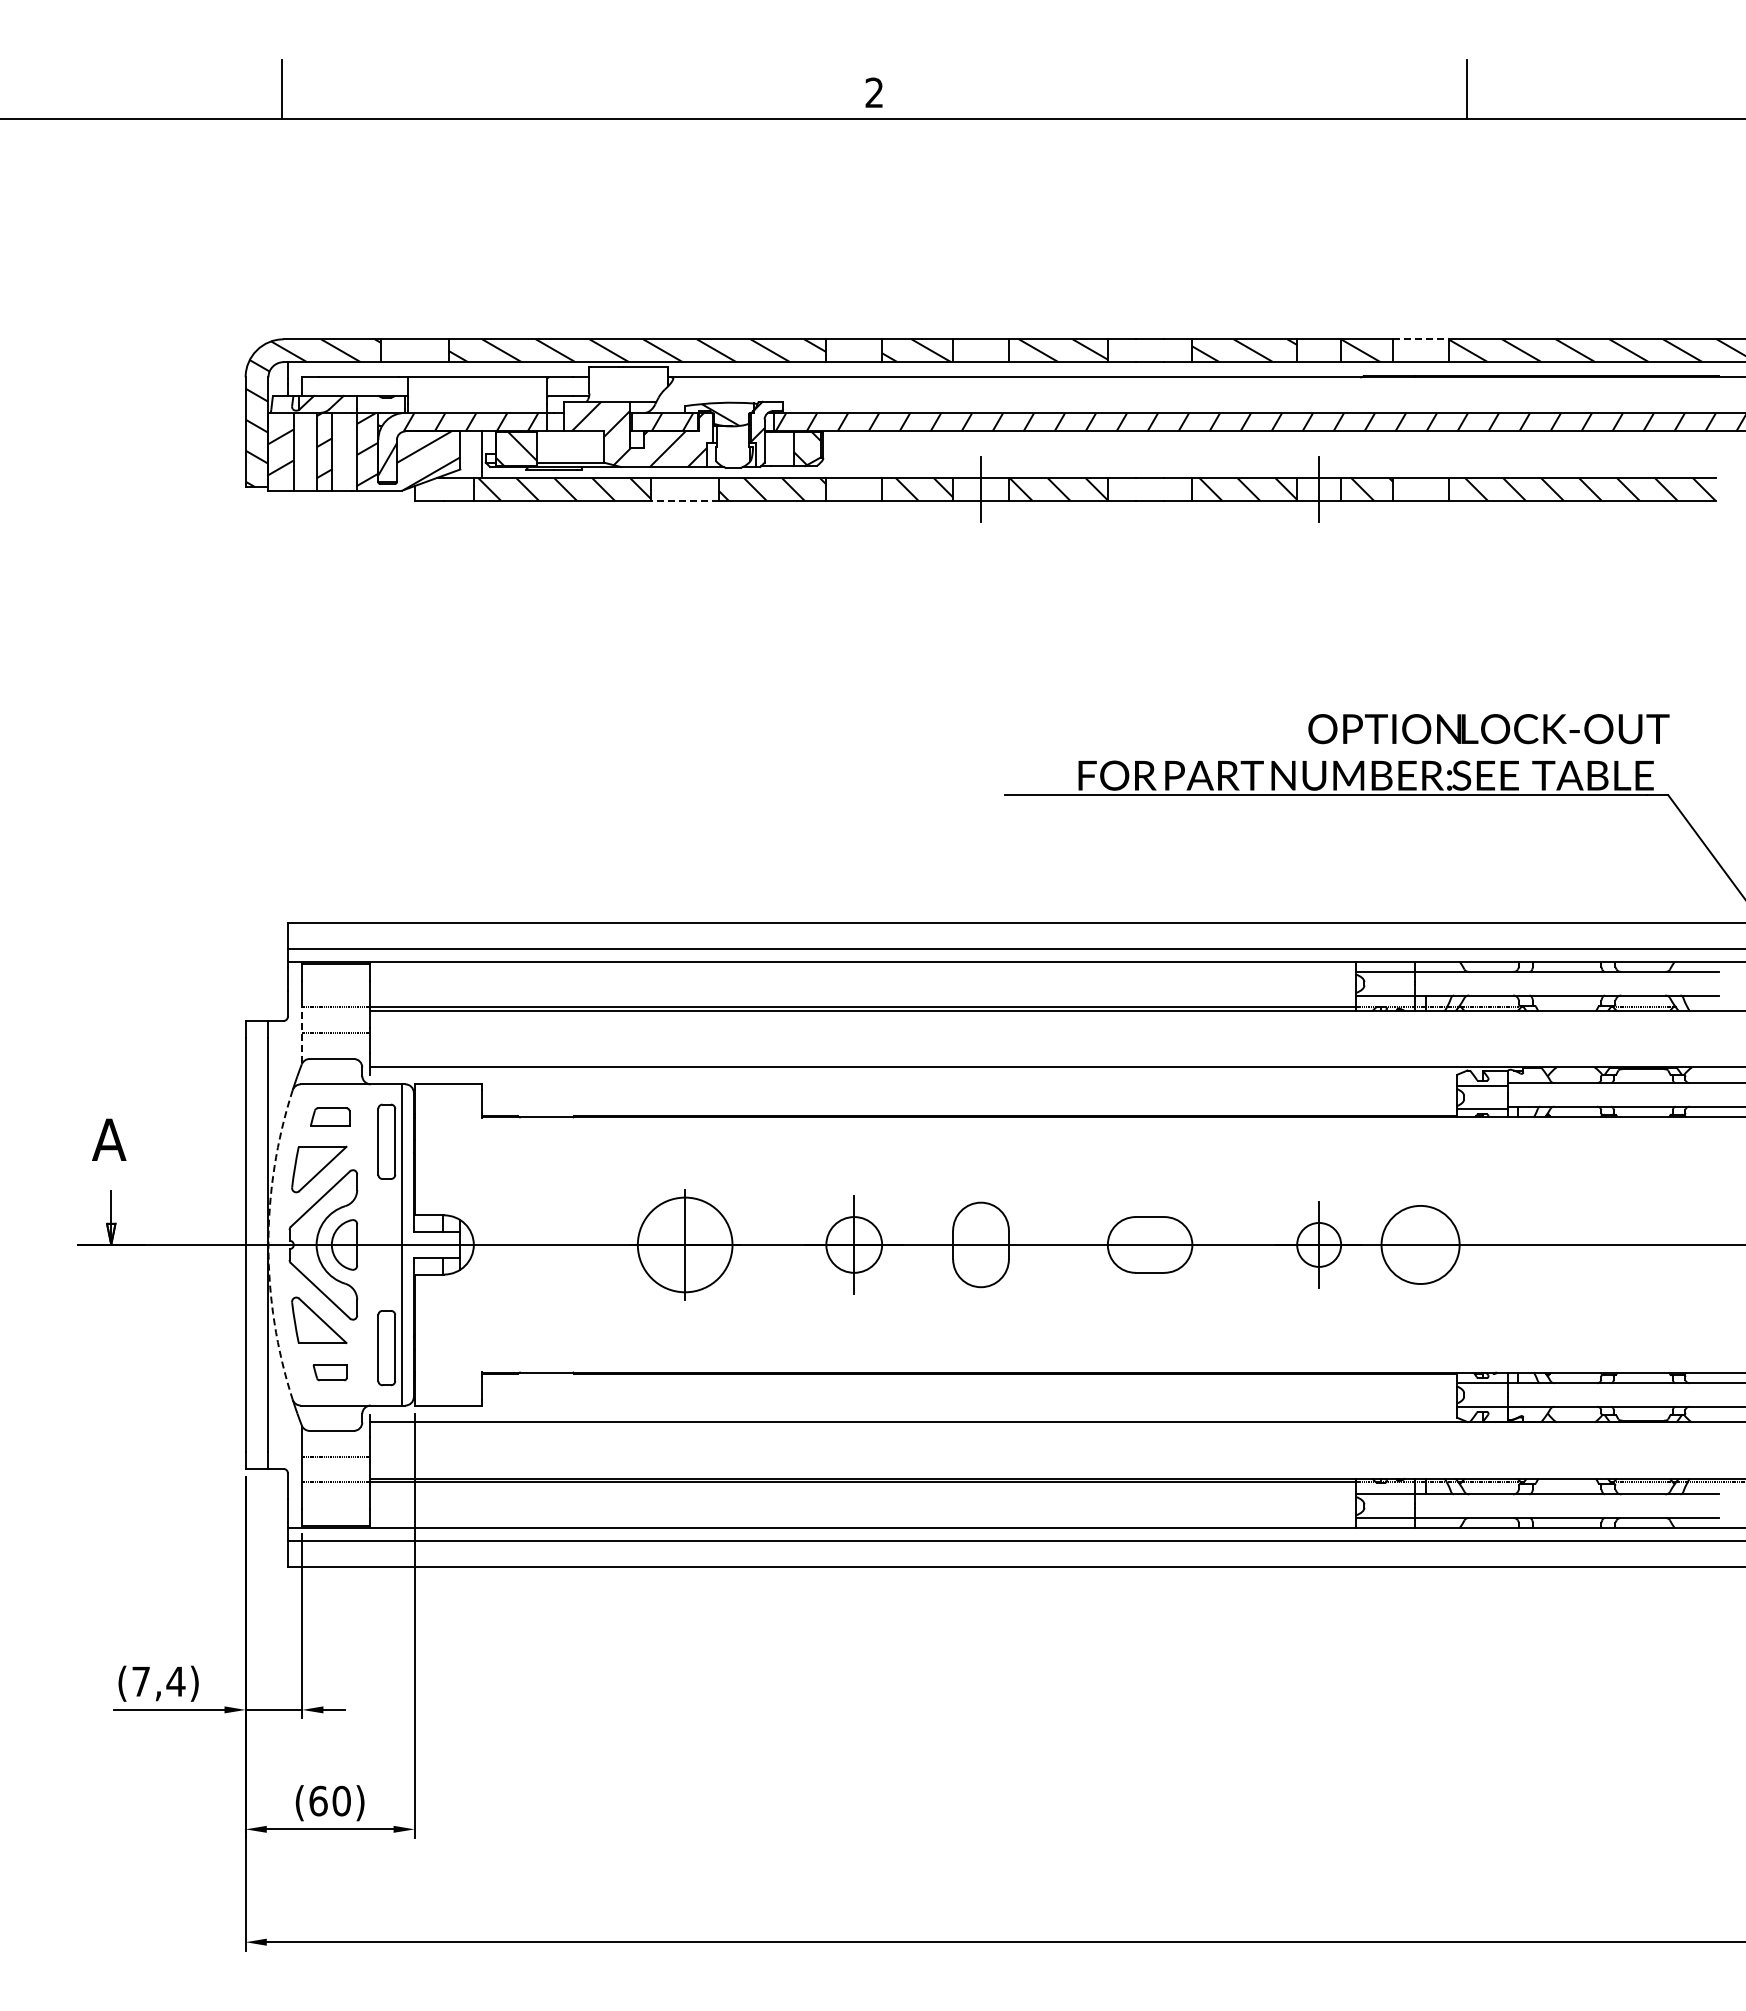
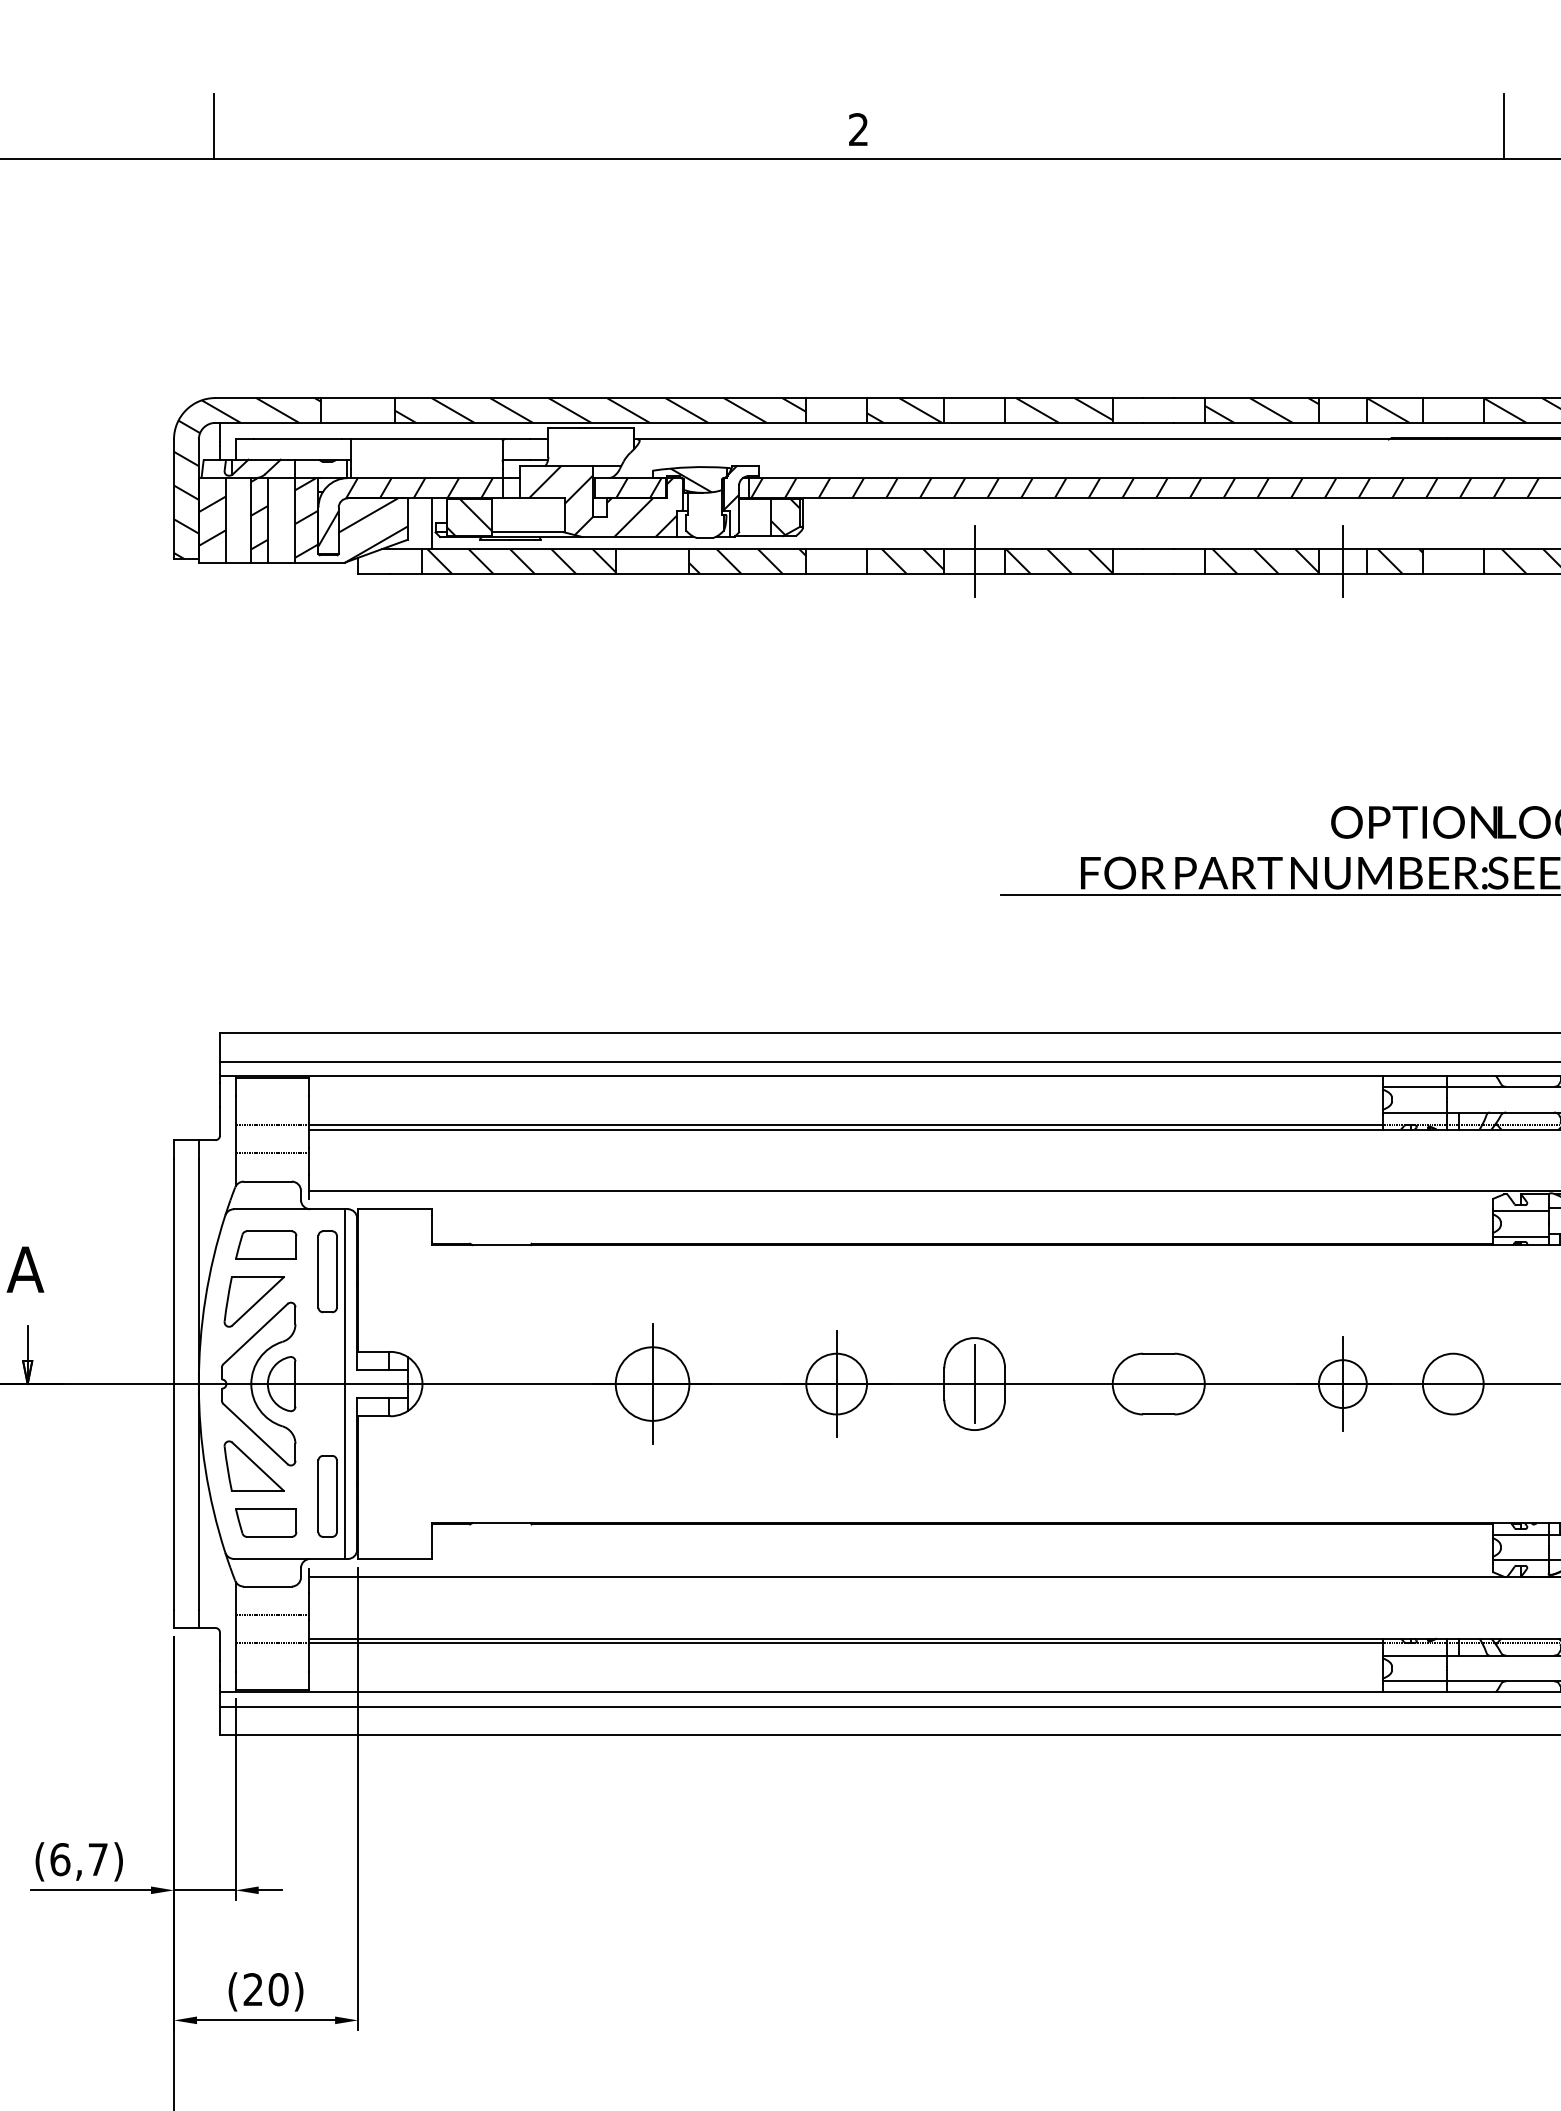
line: (1420, 339) -> (1453, 398), dashed -> solid
line: (685, 500) -> (652, 573), dashed -> solid
line: (302, 1033) -> (235, 1153), dashed -> solid
part: (329, 1116) -> (265, 1244), size x1.43
arc: (268, 1244) -> (198, 1383), dashed -> solid
circle: (685, 1244) -> (652, 1383), size x0.71
line: (981, 1244) -> (975, 1383), added
circle: (1420, 1244) -> (1453, 1383), size x0.71
part: (329, 1372) -> (265, 1522), size x1.67
text: (158, 1681) -> (79, 1859), (7,4) -> (6,7)
text: (318, 1800) -> (253, 1988), (60) -> (20)

